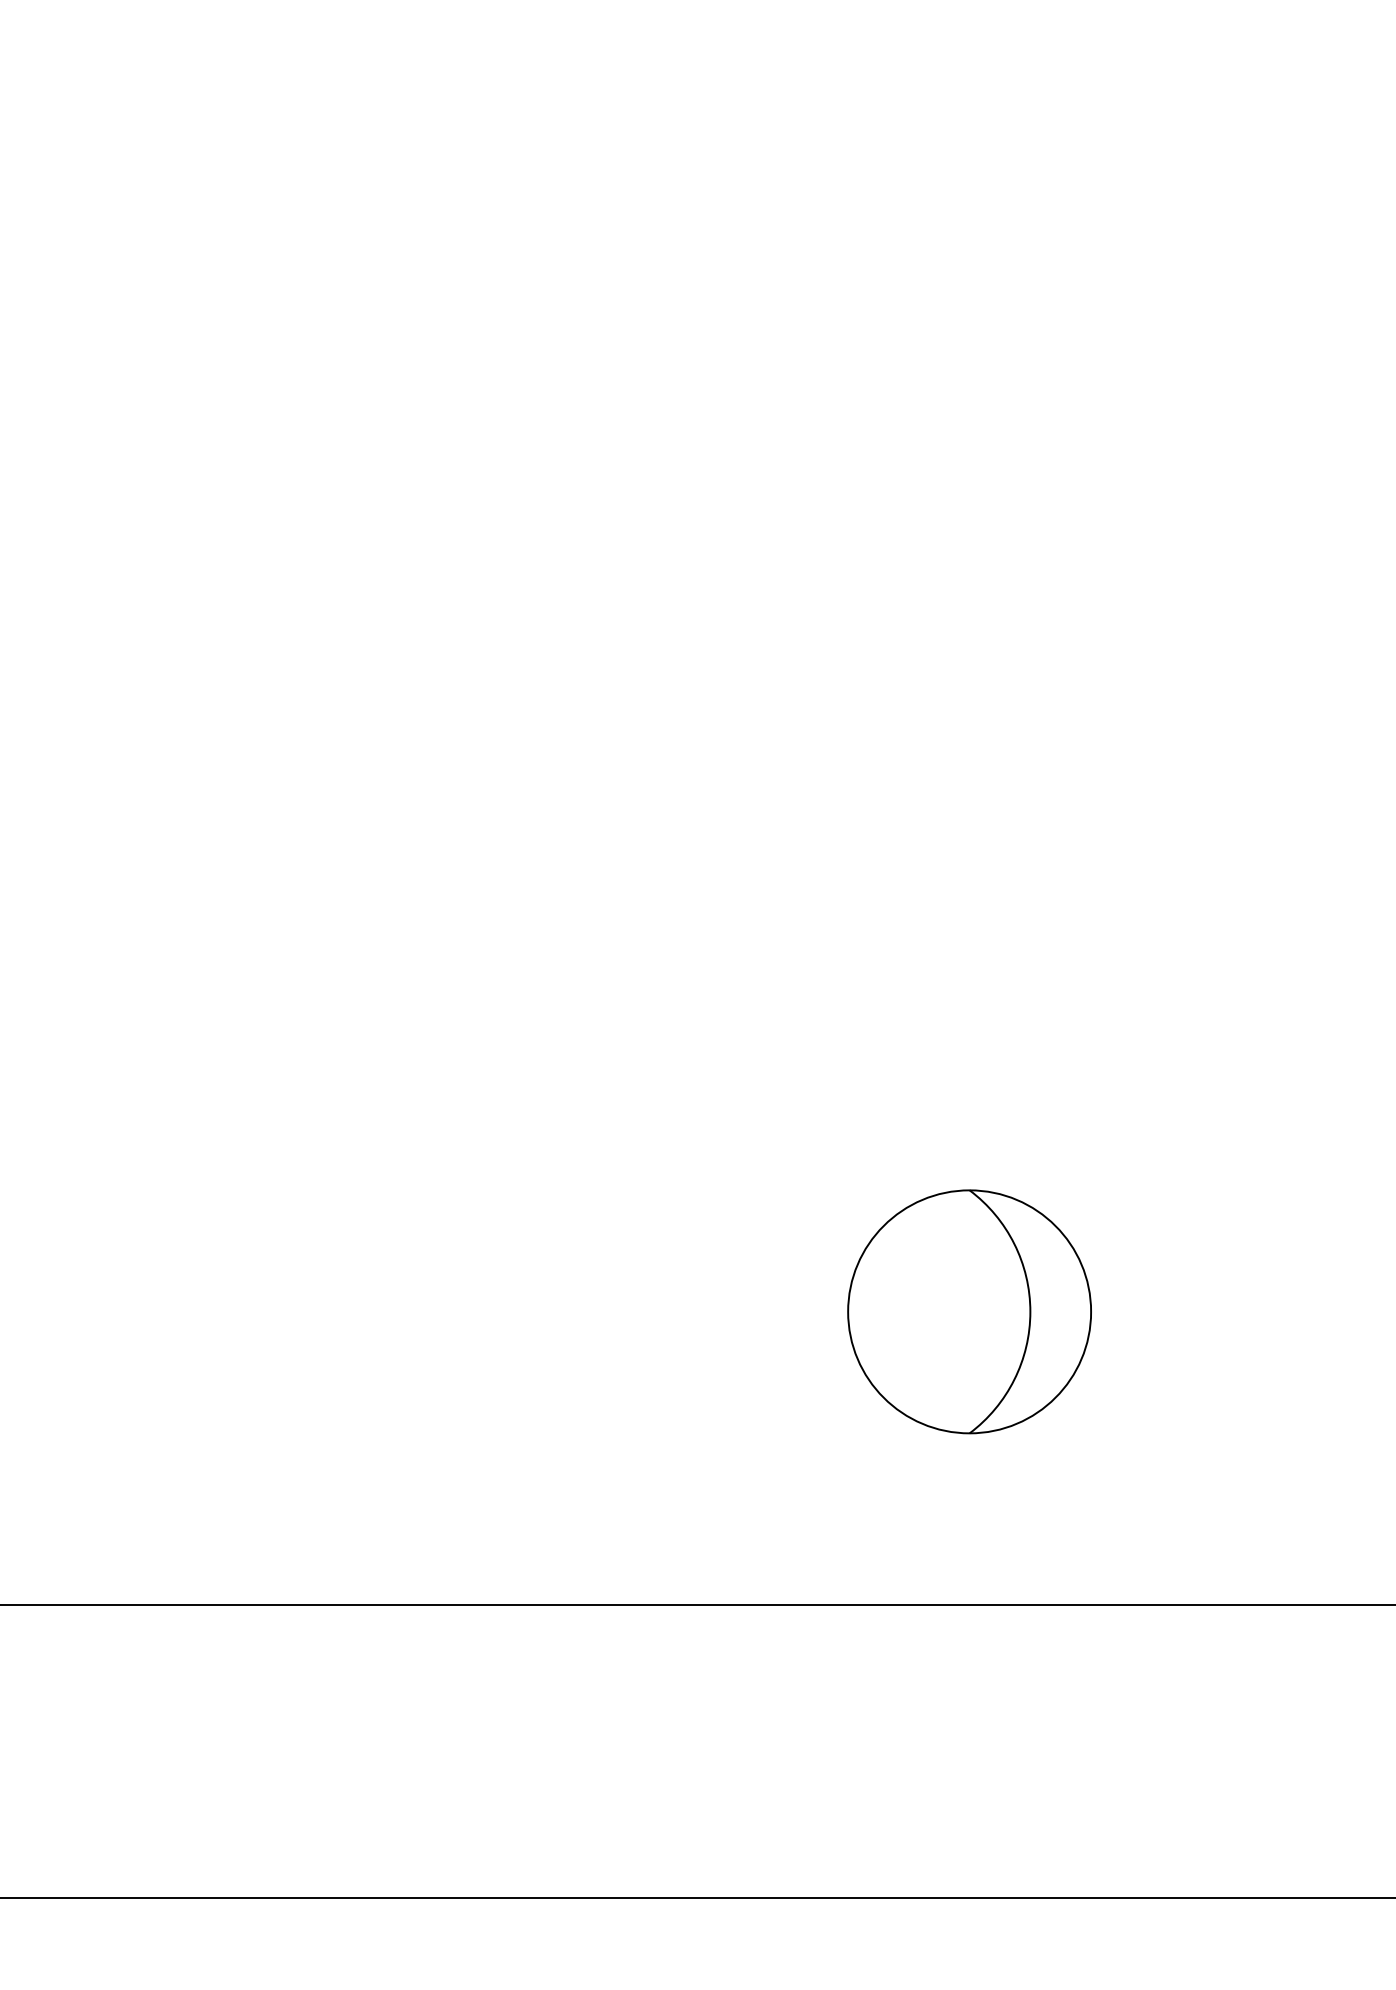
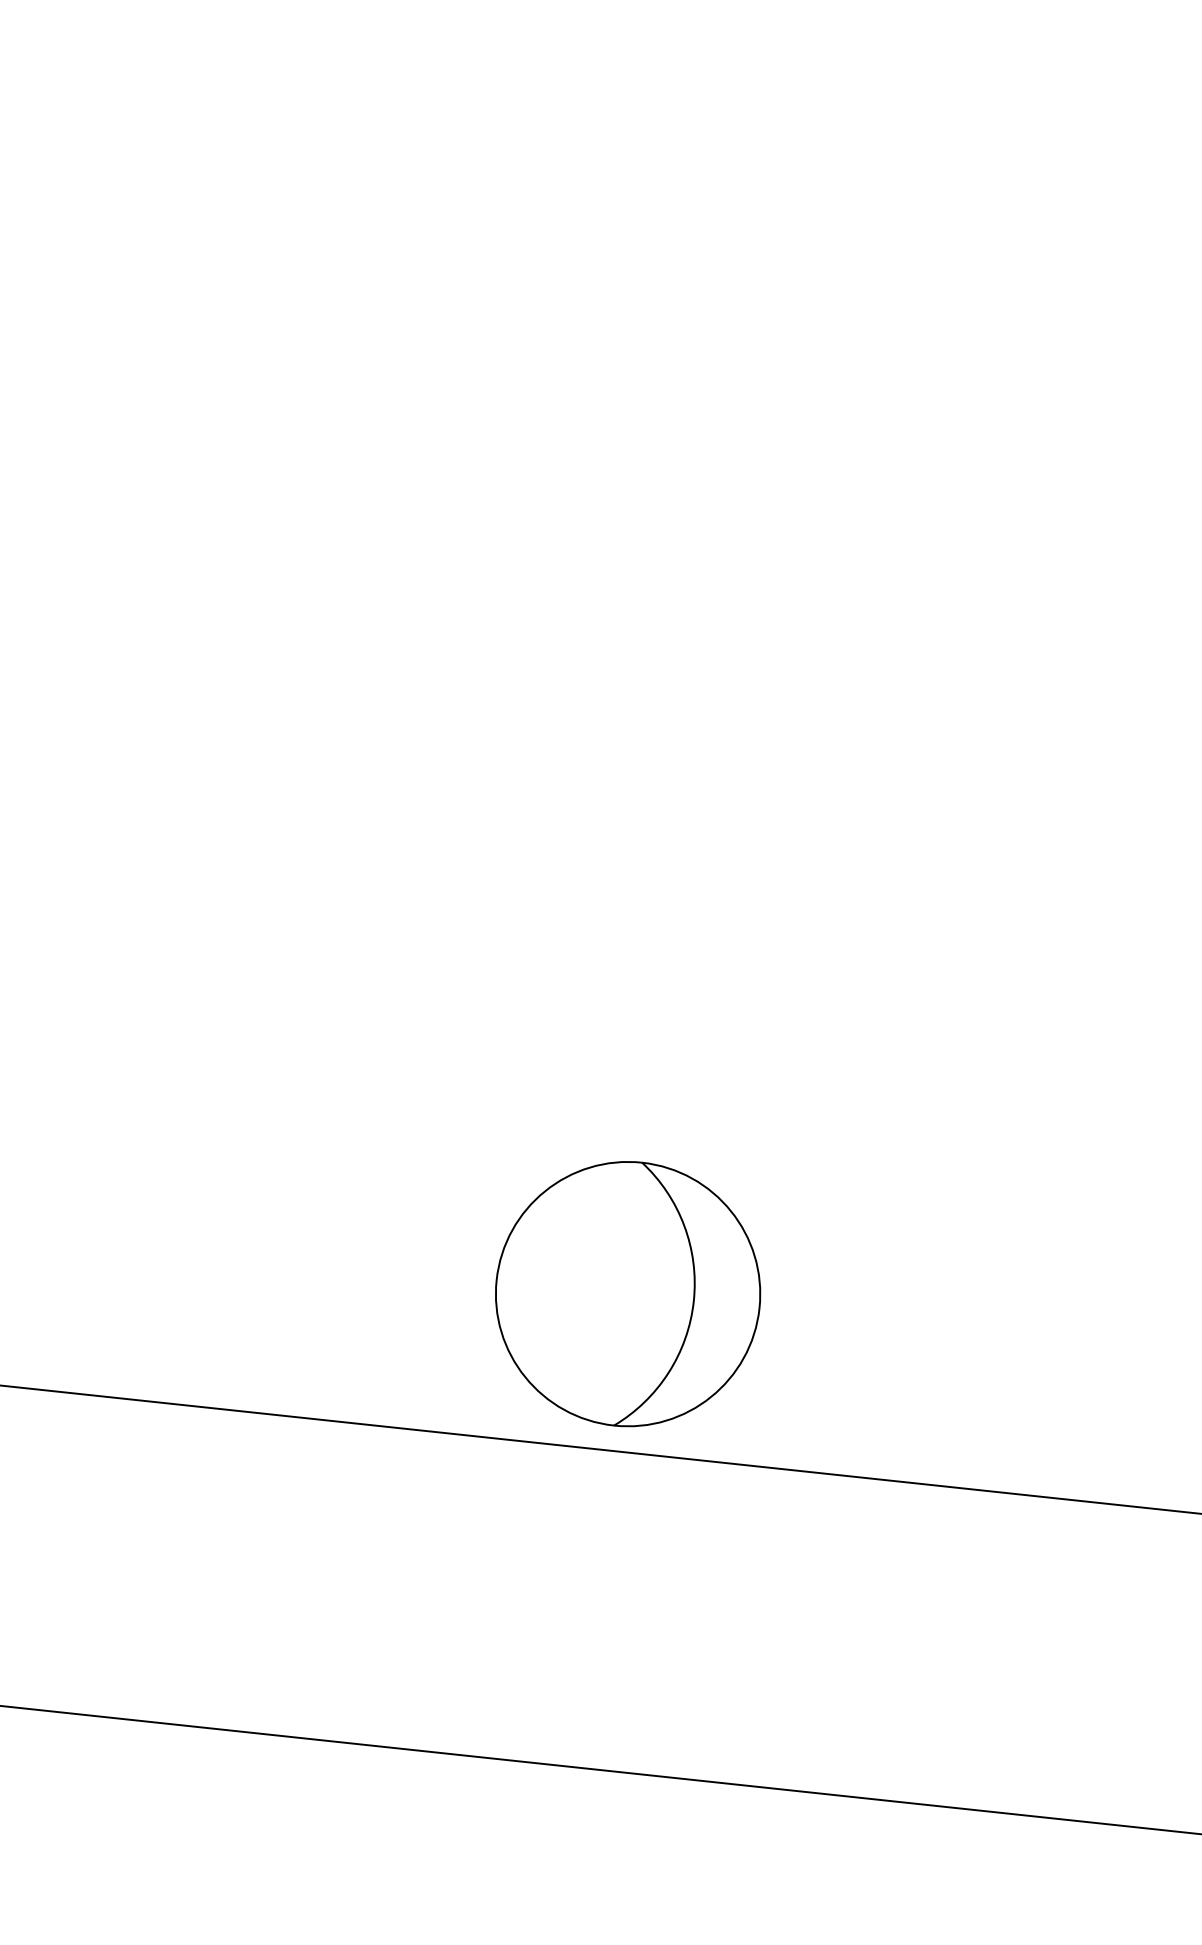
part: (969, 1311) -> (628, 1293), moved

